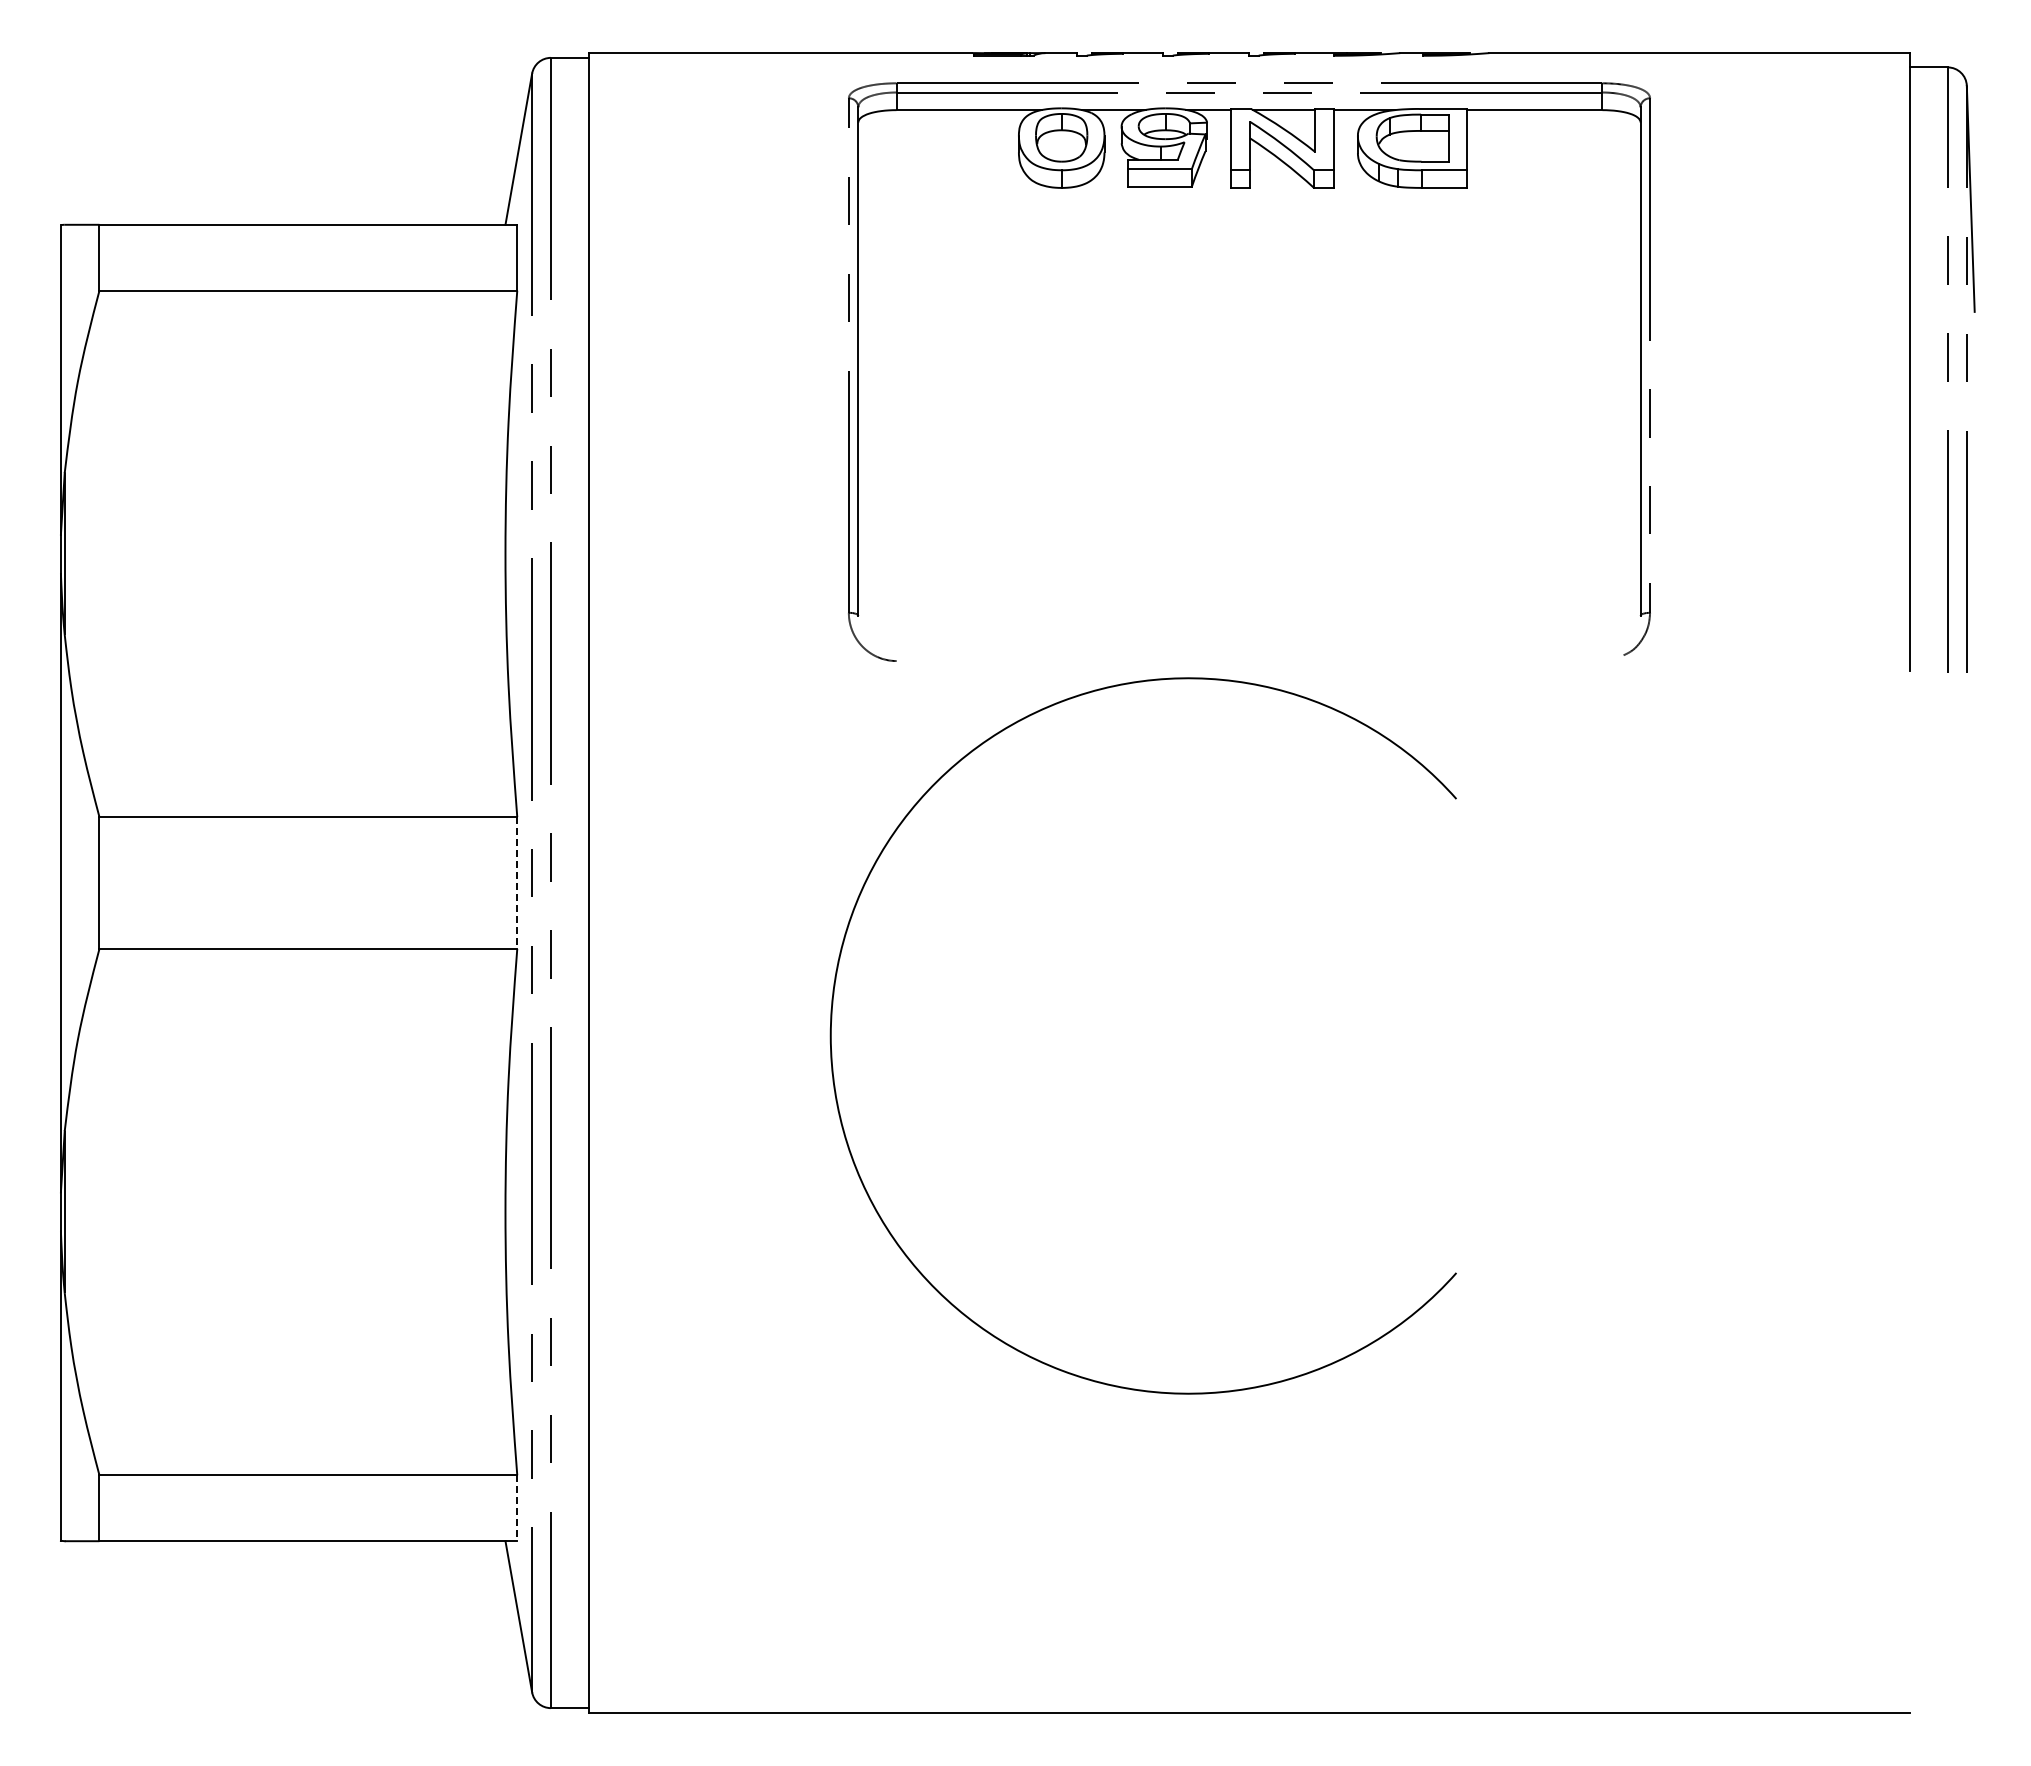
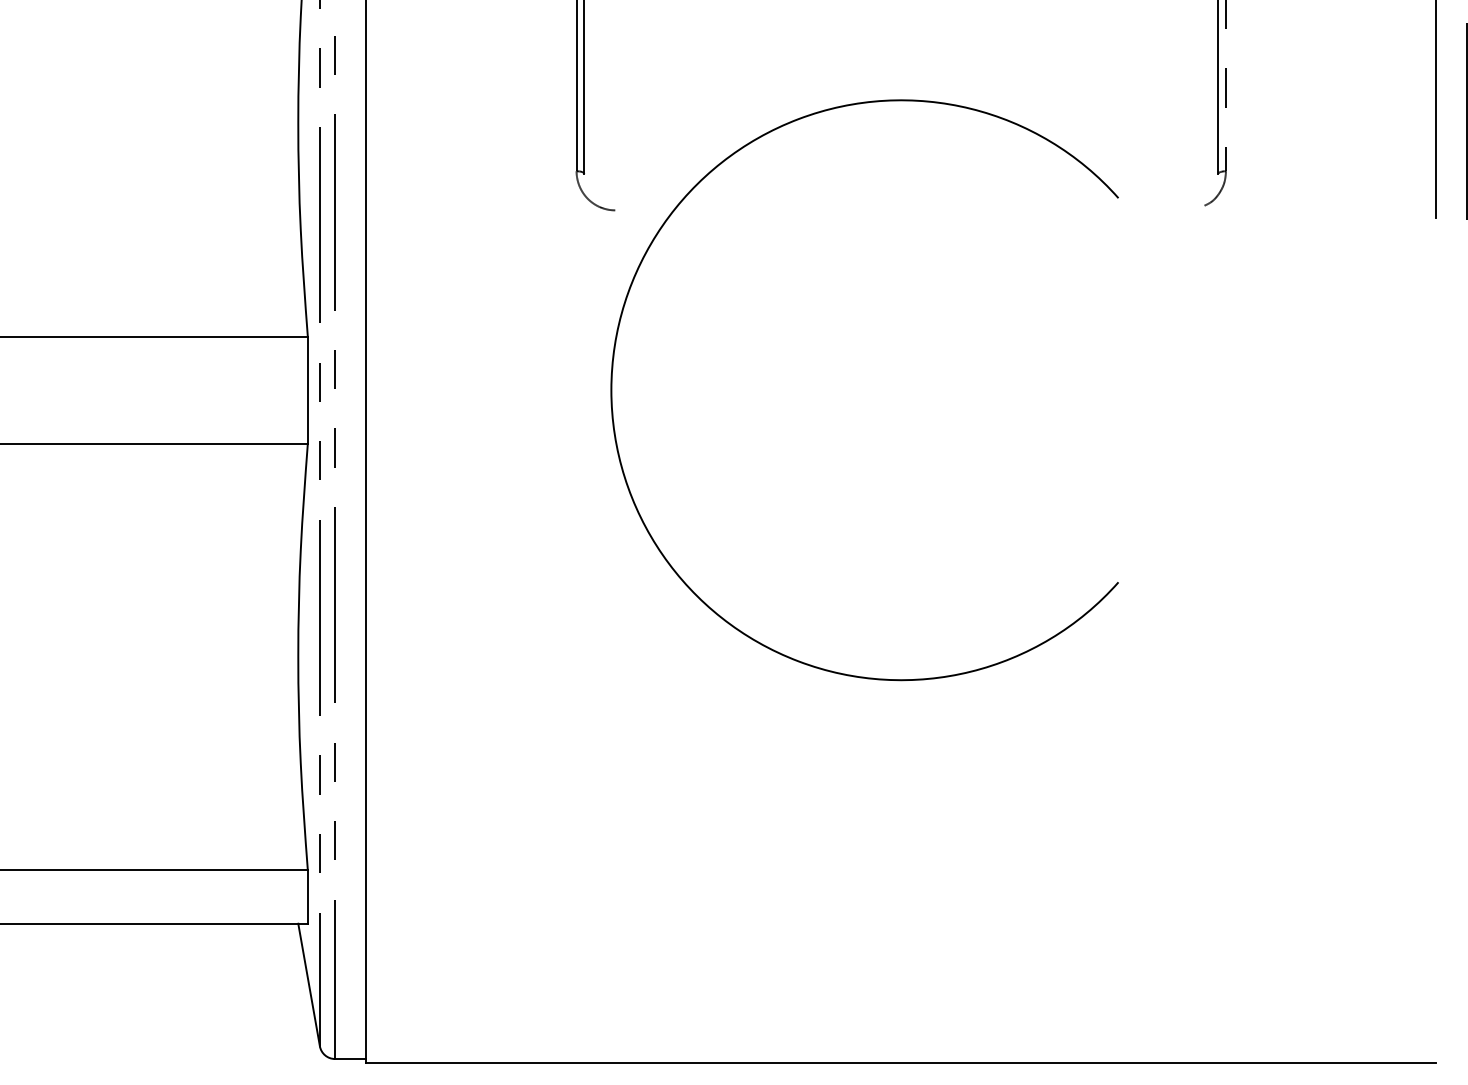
line: (517, 883) -> (308, 390), dashed -> solid
arc: (832, 1020) -> (612, 377), moved
line: (517, 1508) -> (308, 897), dashed -> solid

